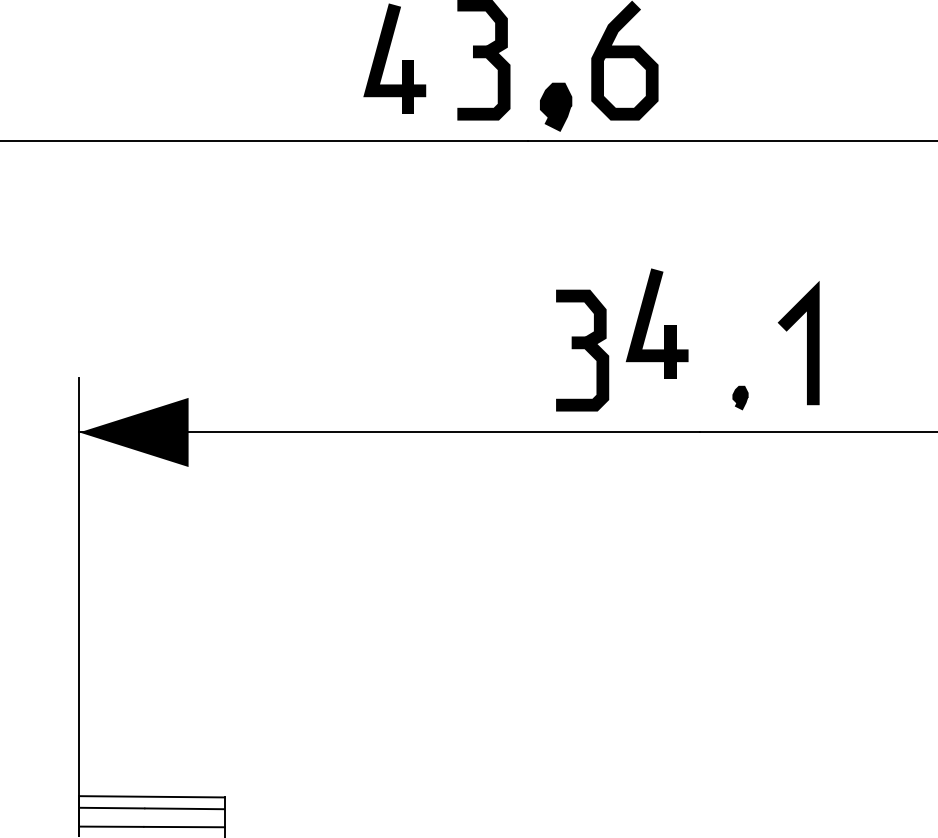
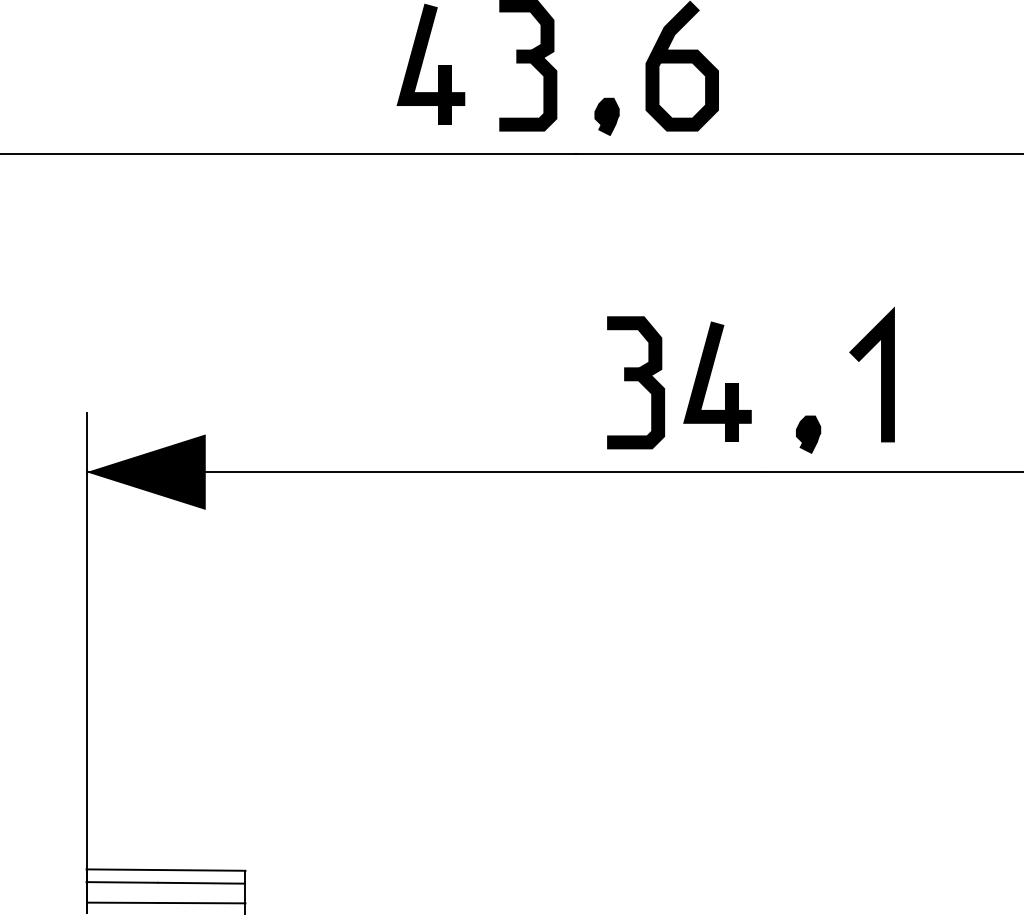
part: (555, 106) -> (606, 116), size x0.71
part: (650, 320) -> (710, 378), moved
part: (740, 397) -> (808, 434), size x1.43

